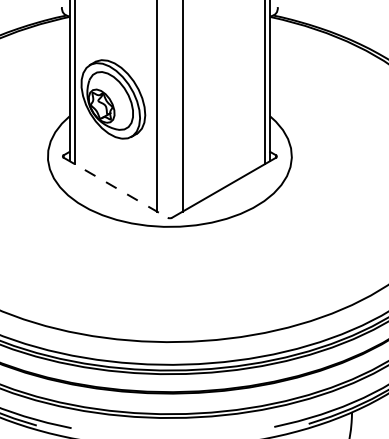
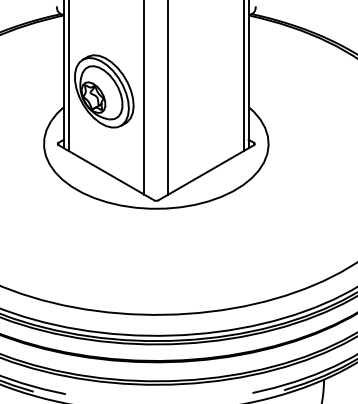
line: (116, 188) -> (107, 173), dashed -> solid

